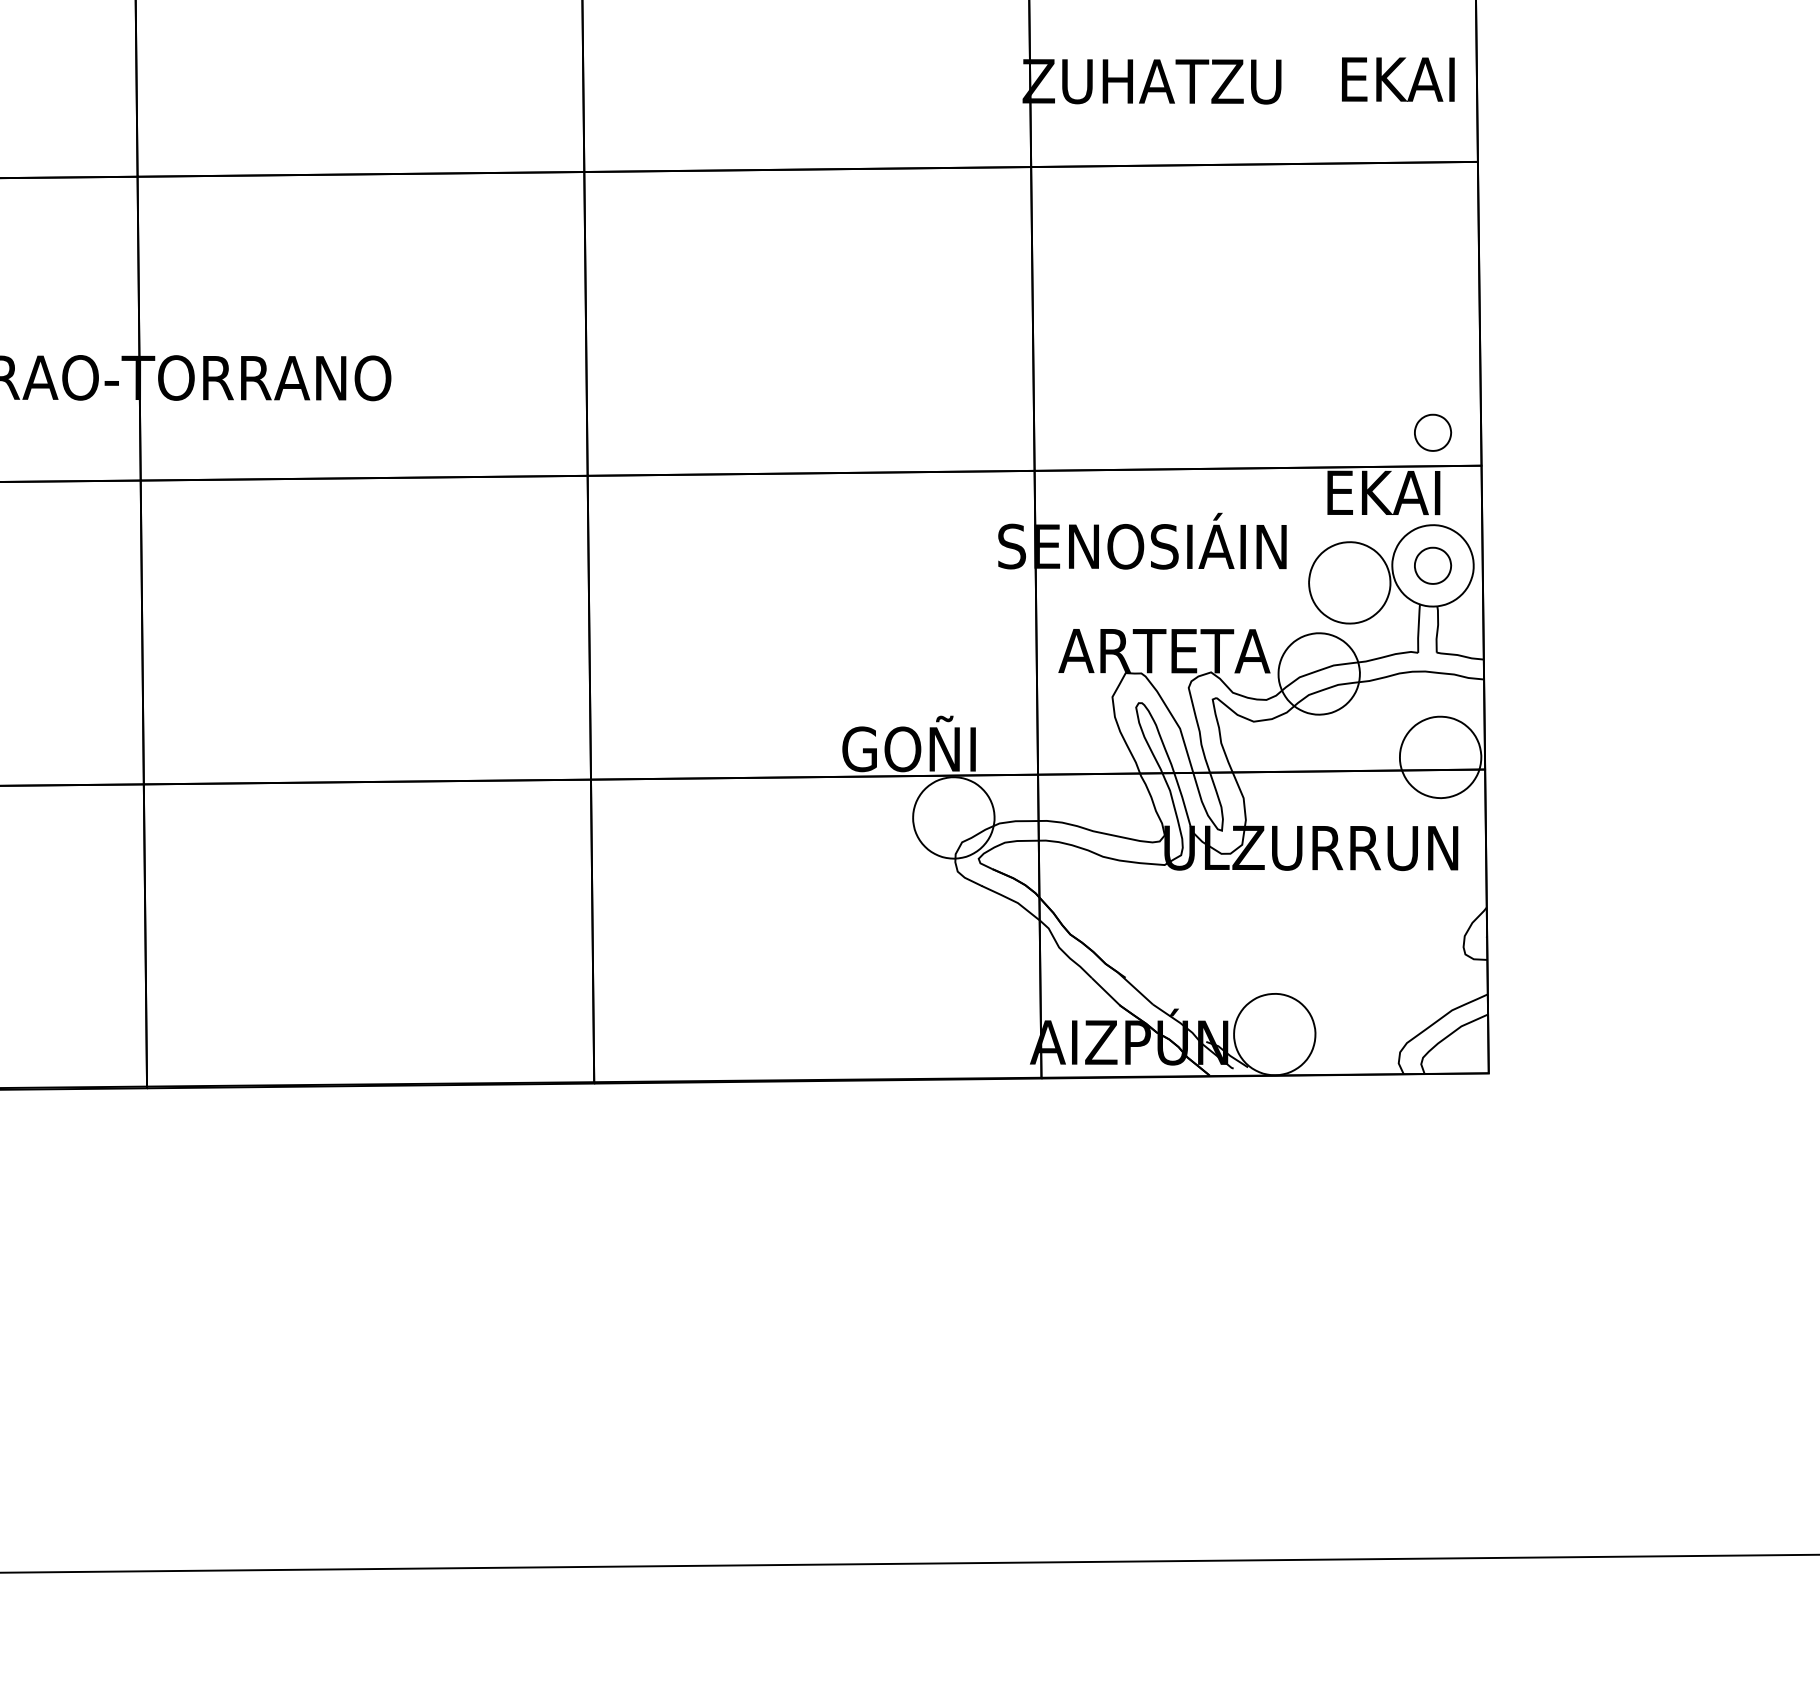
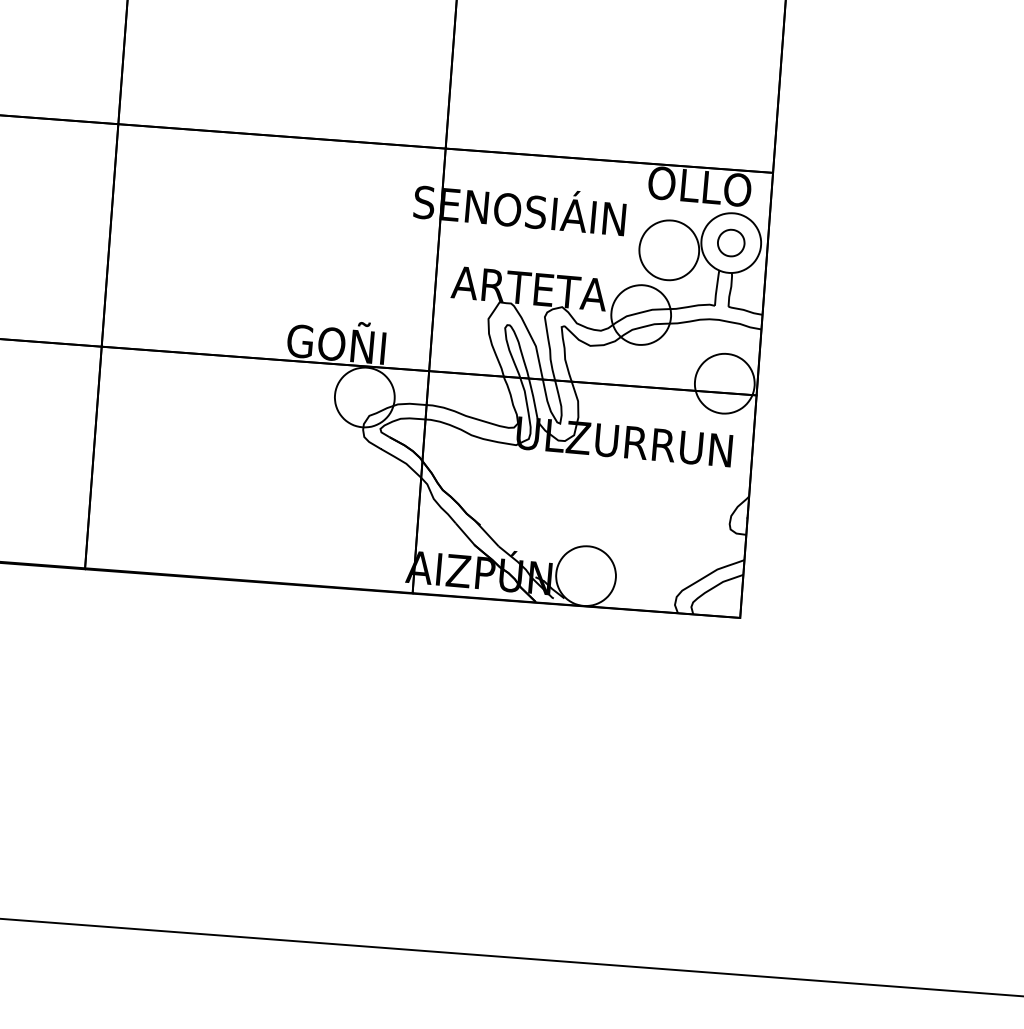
part: (1433, 432) -> (739, 145), removed
text: (1383, 492) -> (699, 186), EKAI -> OLLO

